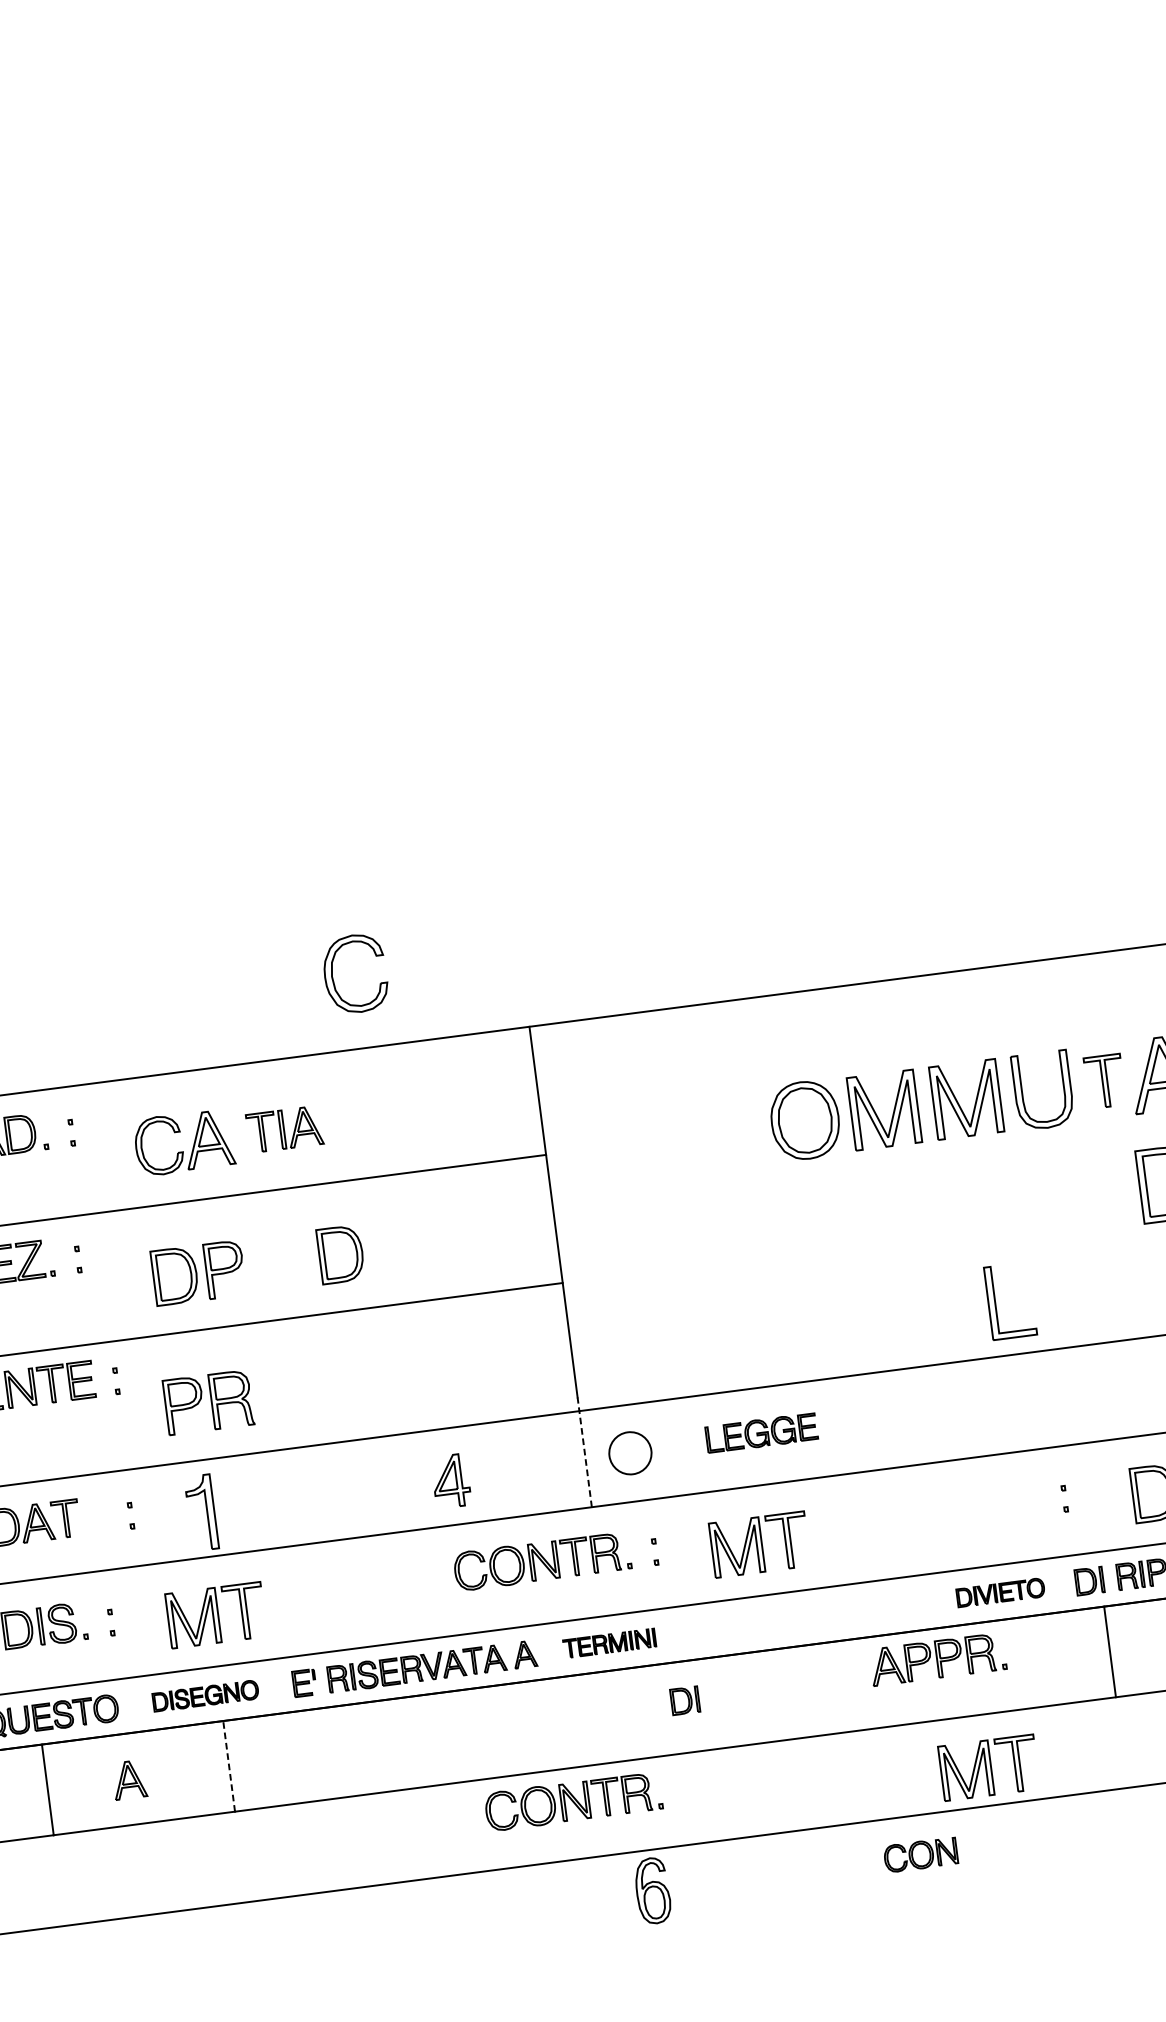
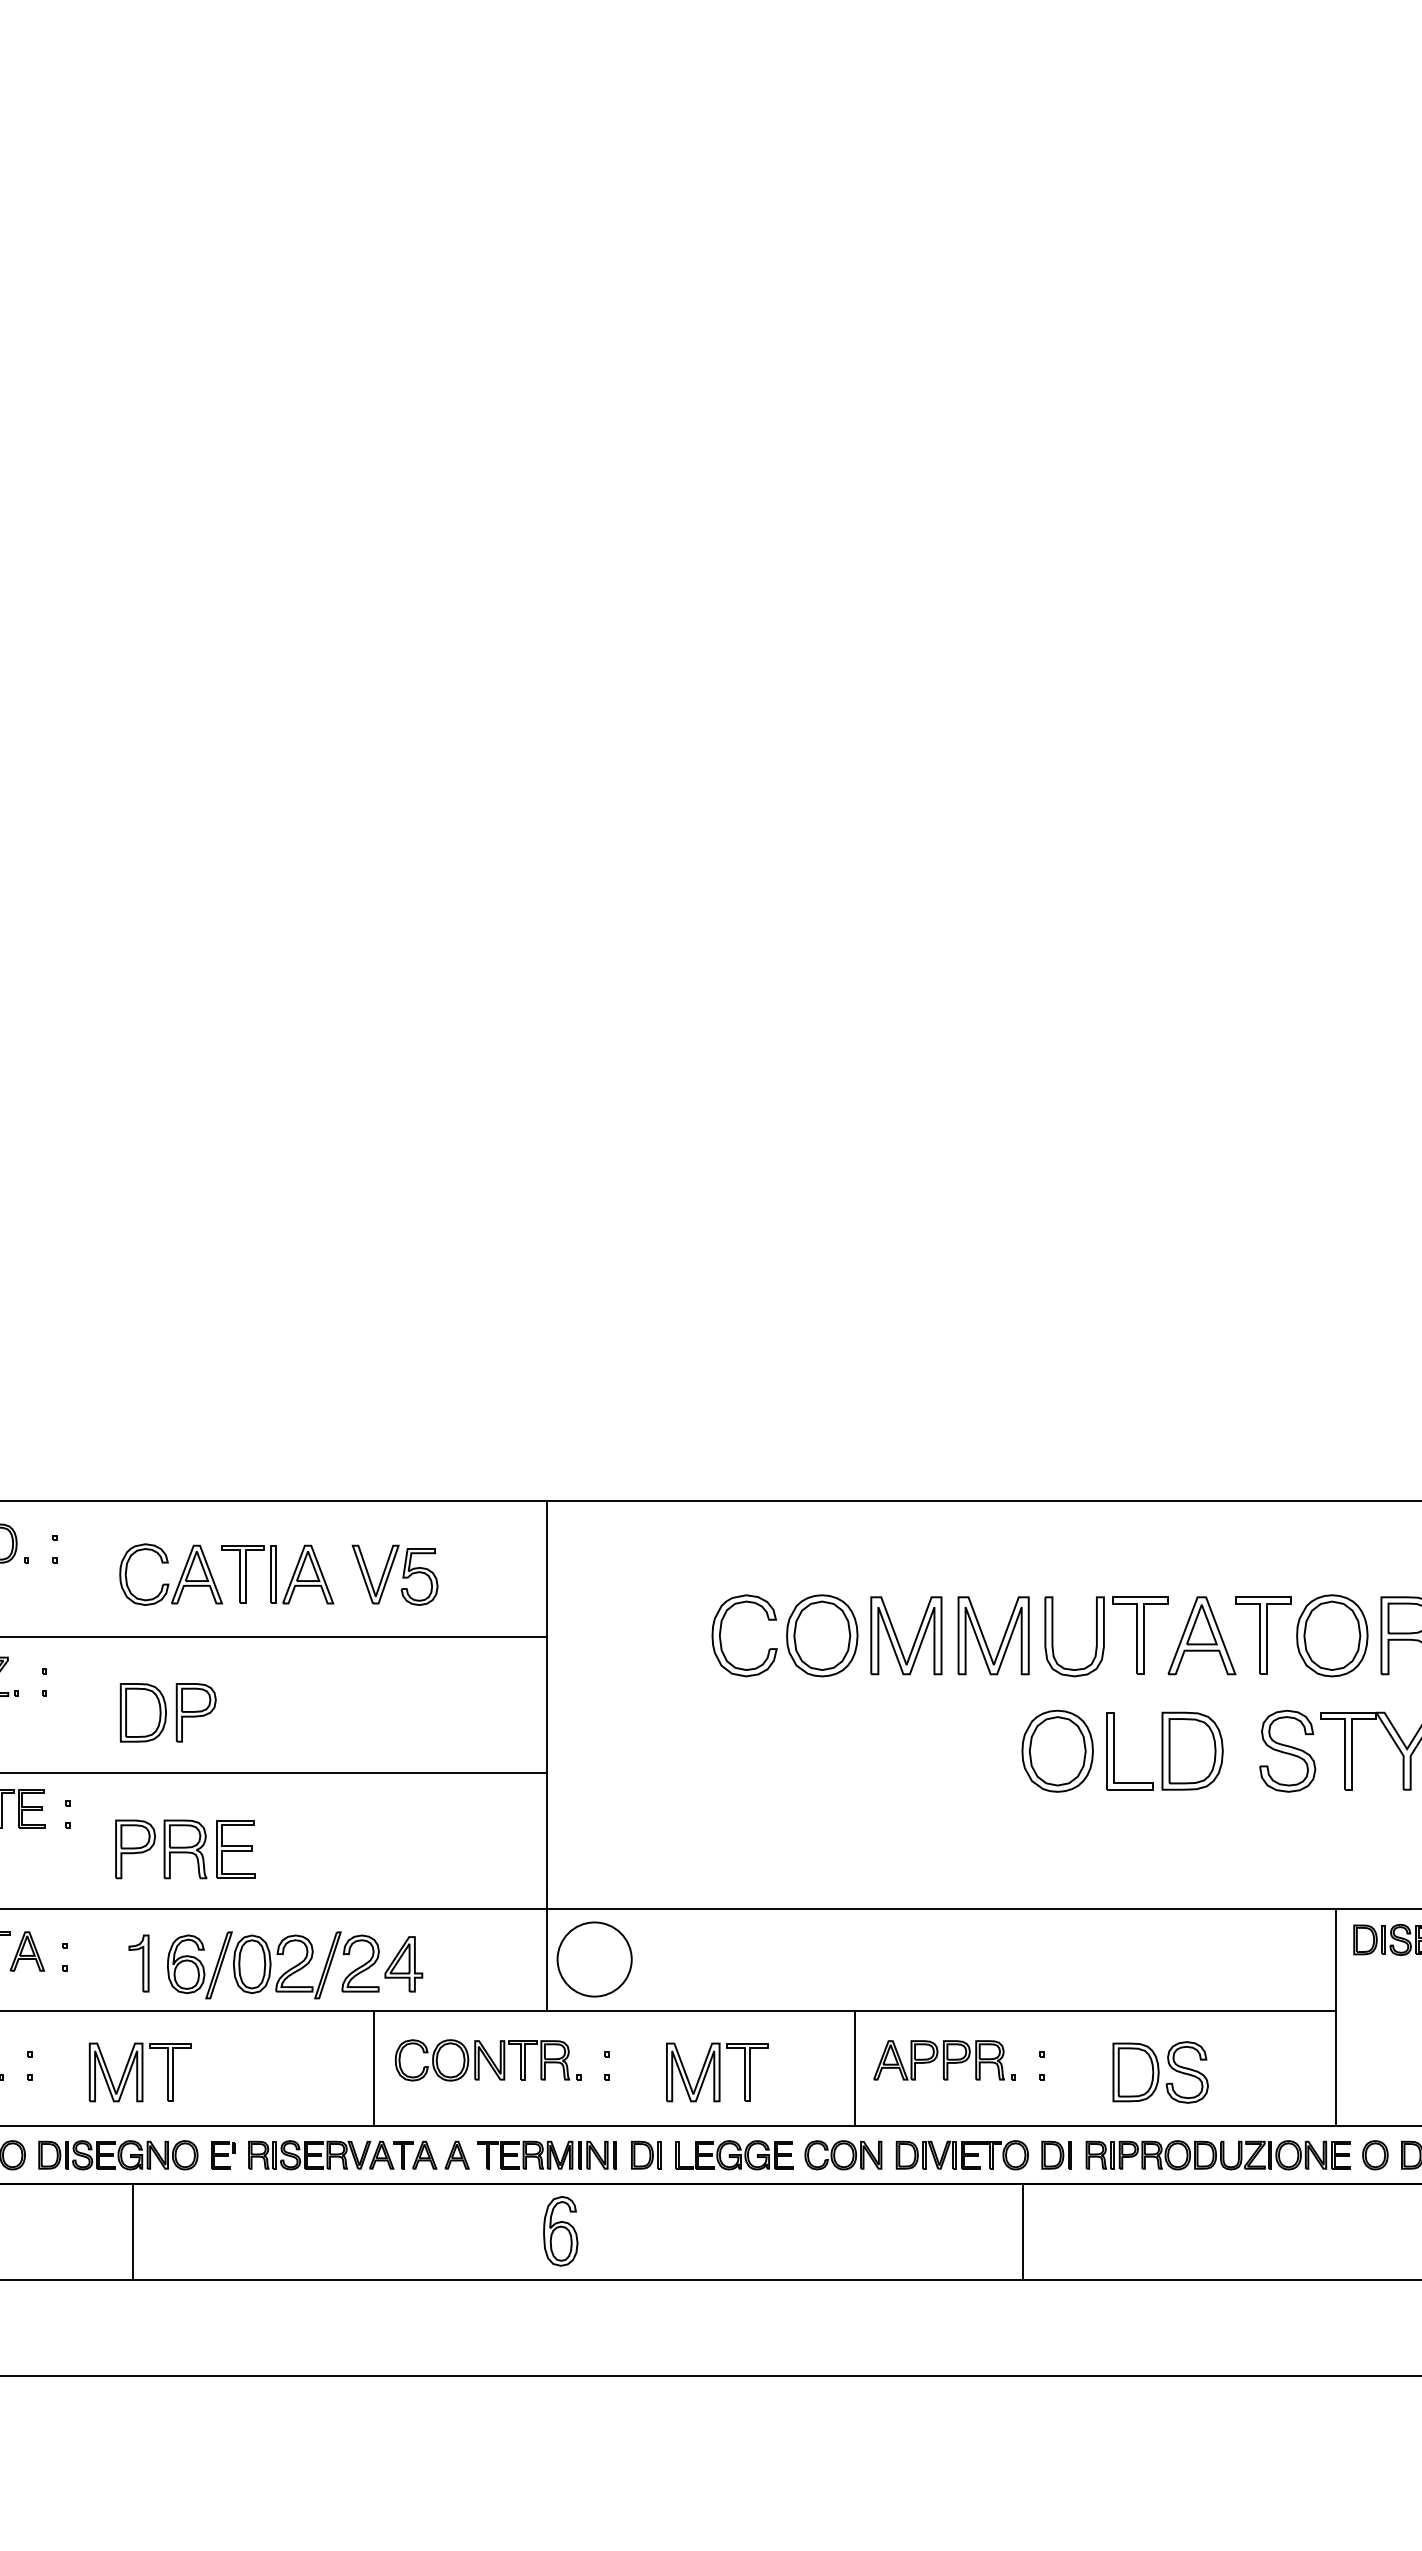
part: (333, 973) -> (721, 1632), moved
part: (1104, 1081) -> (1140, 1635), size x1.43
part: (394, 1115) -> (394, 1574), added
part: (284, 1129) -> (277, 1574), size x1.43
part: (1040, 1199) -> (1057, 1750), added
part: (340, 1254) -> (318, 1712), removed
part: (995, 1303) -> (1114, 1751), moved
part: (278, 1393) -> (235, 1849), added
part: (761, 1433) -> (734, 2155), moved
line: (585, 1451) -> (547, 1951), dashed -> solid
circle: (630, 1453) -> (594, 1959), size x1.67
part: (328, 1498) -> (273, 1965), added
part: (201, 1512) -> (138, 1963), size x0.71
line: (889, 1524) -> (855, 2068), added
line: (435, 1583) -> (373, 2068), added
part: (999, 1593) -> (961, 2155), size x1.43
part: (608, 1642) -> (546, 2154), size x1.43
line: (1110, 1651) -> (1023, 2231), moved
part: (937, 1659) -> (944, 2060), moved
part: (205, 1696) -> (118, 2155), size x1.43
part: (685, 1700) -> (646, 2154), moved
line: (229, 1765) -> (133, 2231), dashed -> solid
part: (989, 1767) -> (926, 2336), removed
part: (129, 1779) -> (27, 1951), moved
part: (573, 1801) -> (487, 2315), removed
part: (921, 1855) -> (843, 2155), moved
part: (652, 1891) -> (560, 2231), moved

